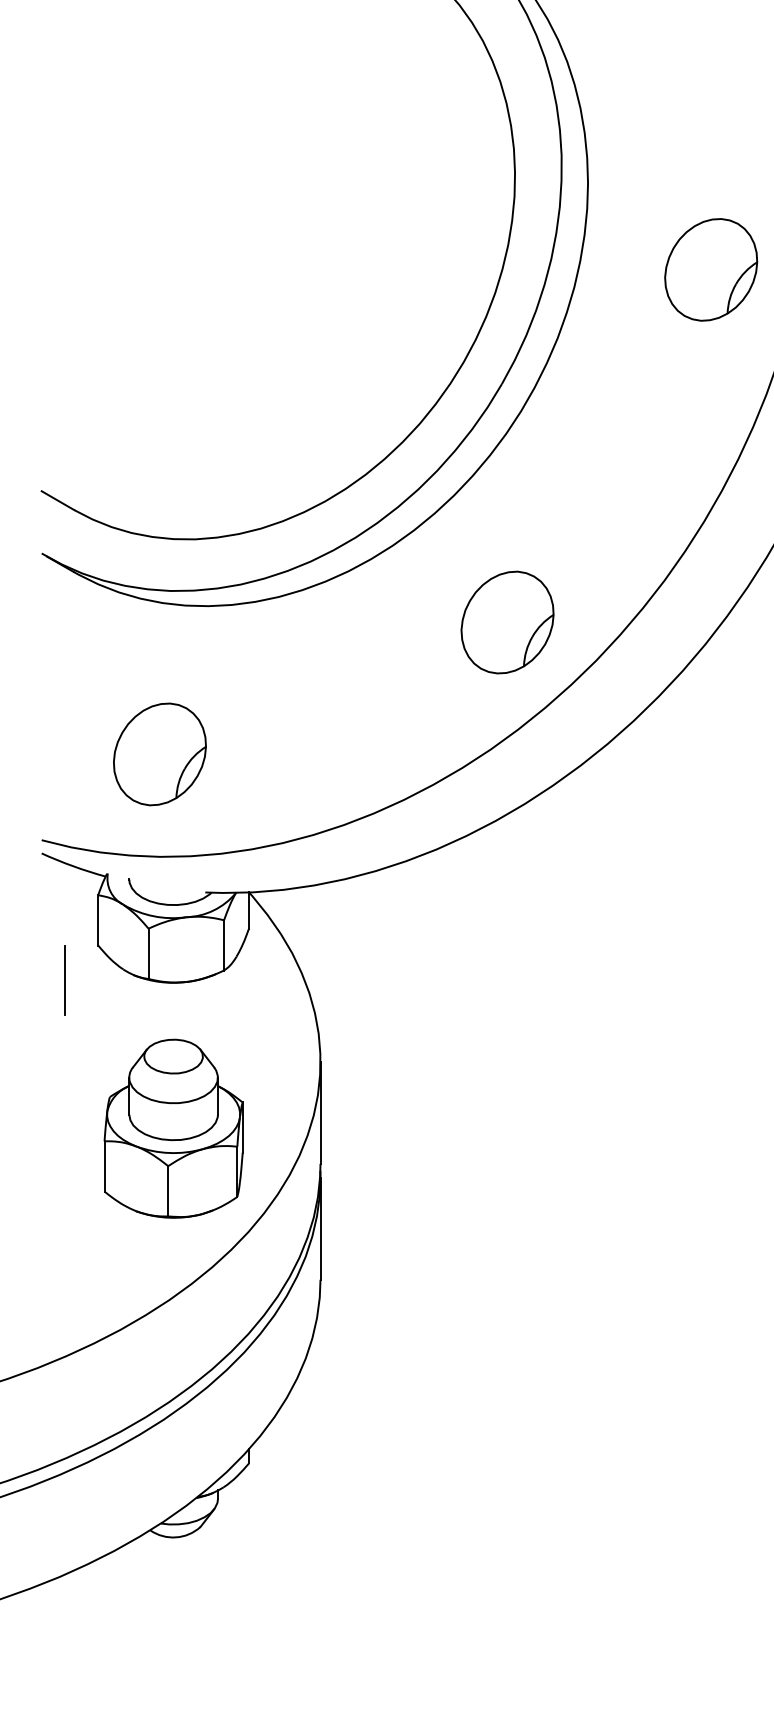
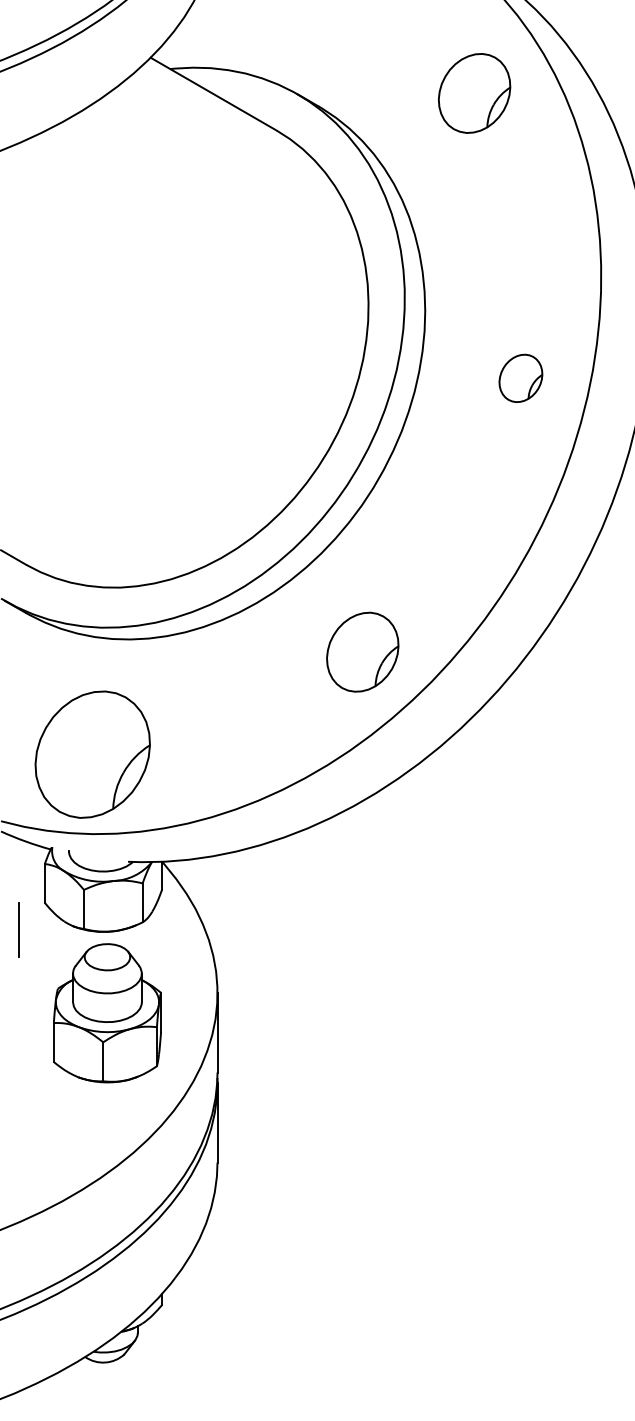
part: (710, 270) -> (520, 378), size x0.6
part: (159, 754) -> (92, 754), size x1.6
part: (173, 1129) -> (107, 1013), moved

